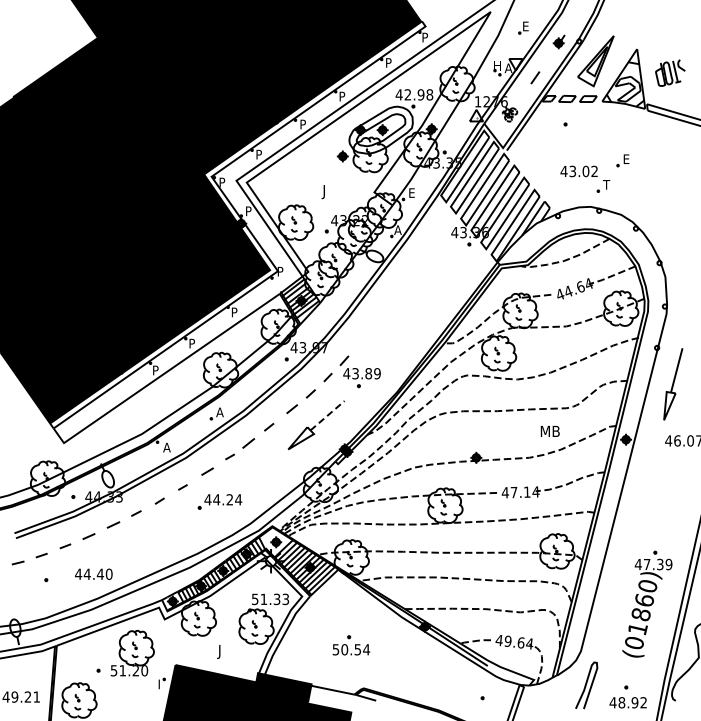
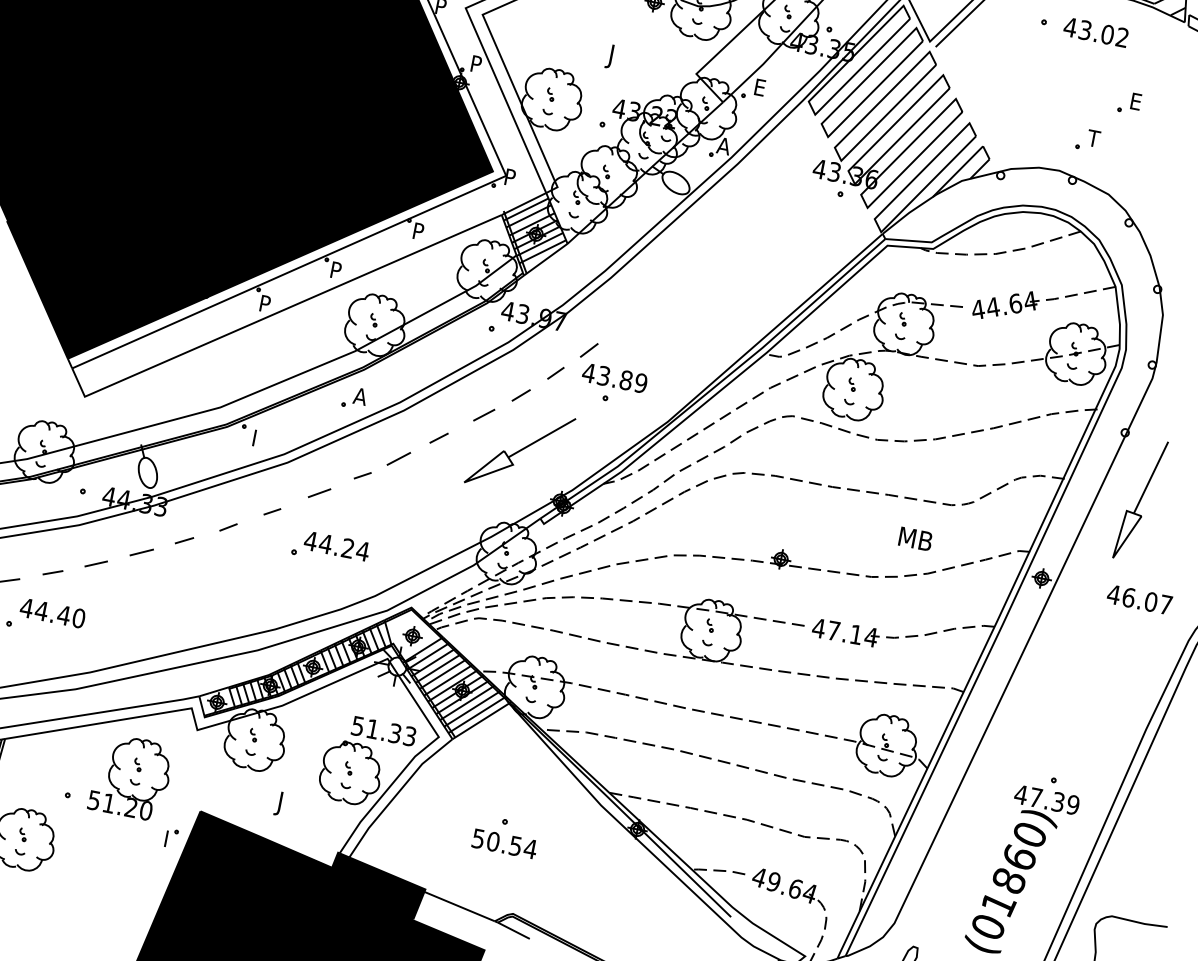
text: (578, 171) -> (1094, 32), moved
line: (327, 415) -> (542, 437), dashed -> solid
text: (166, 447) -> (257, 438), A -> I
text: (93, 573) -> (52, 611), moved

